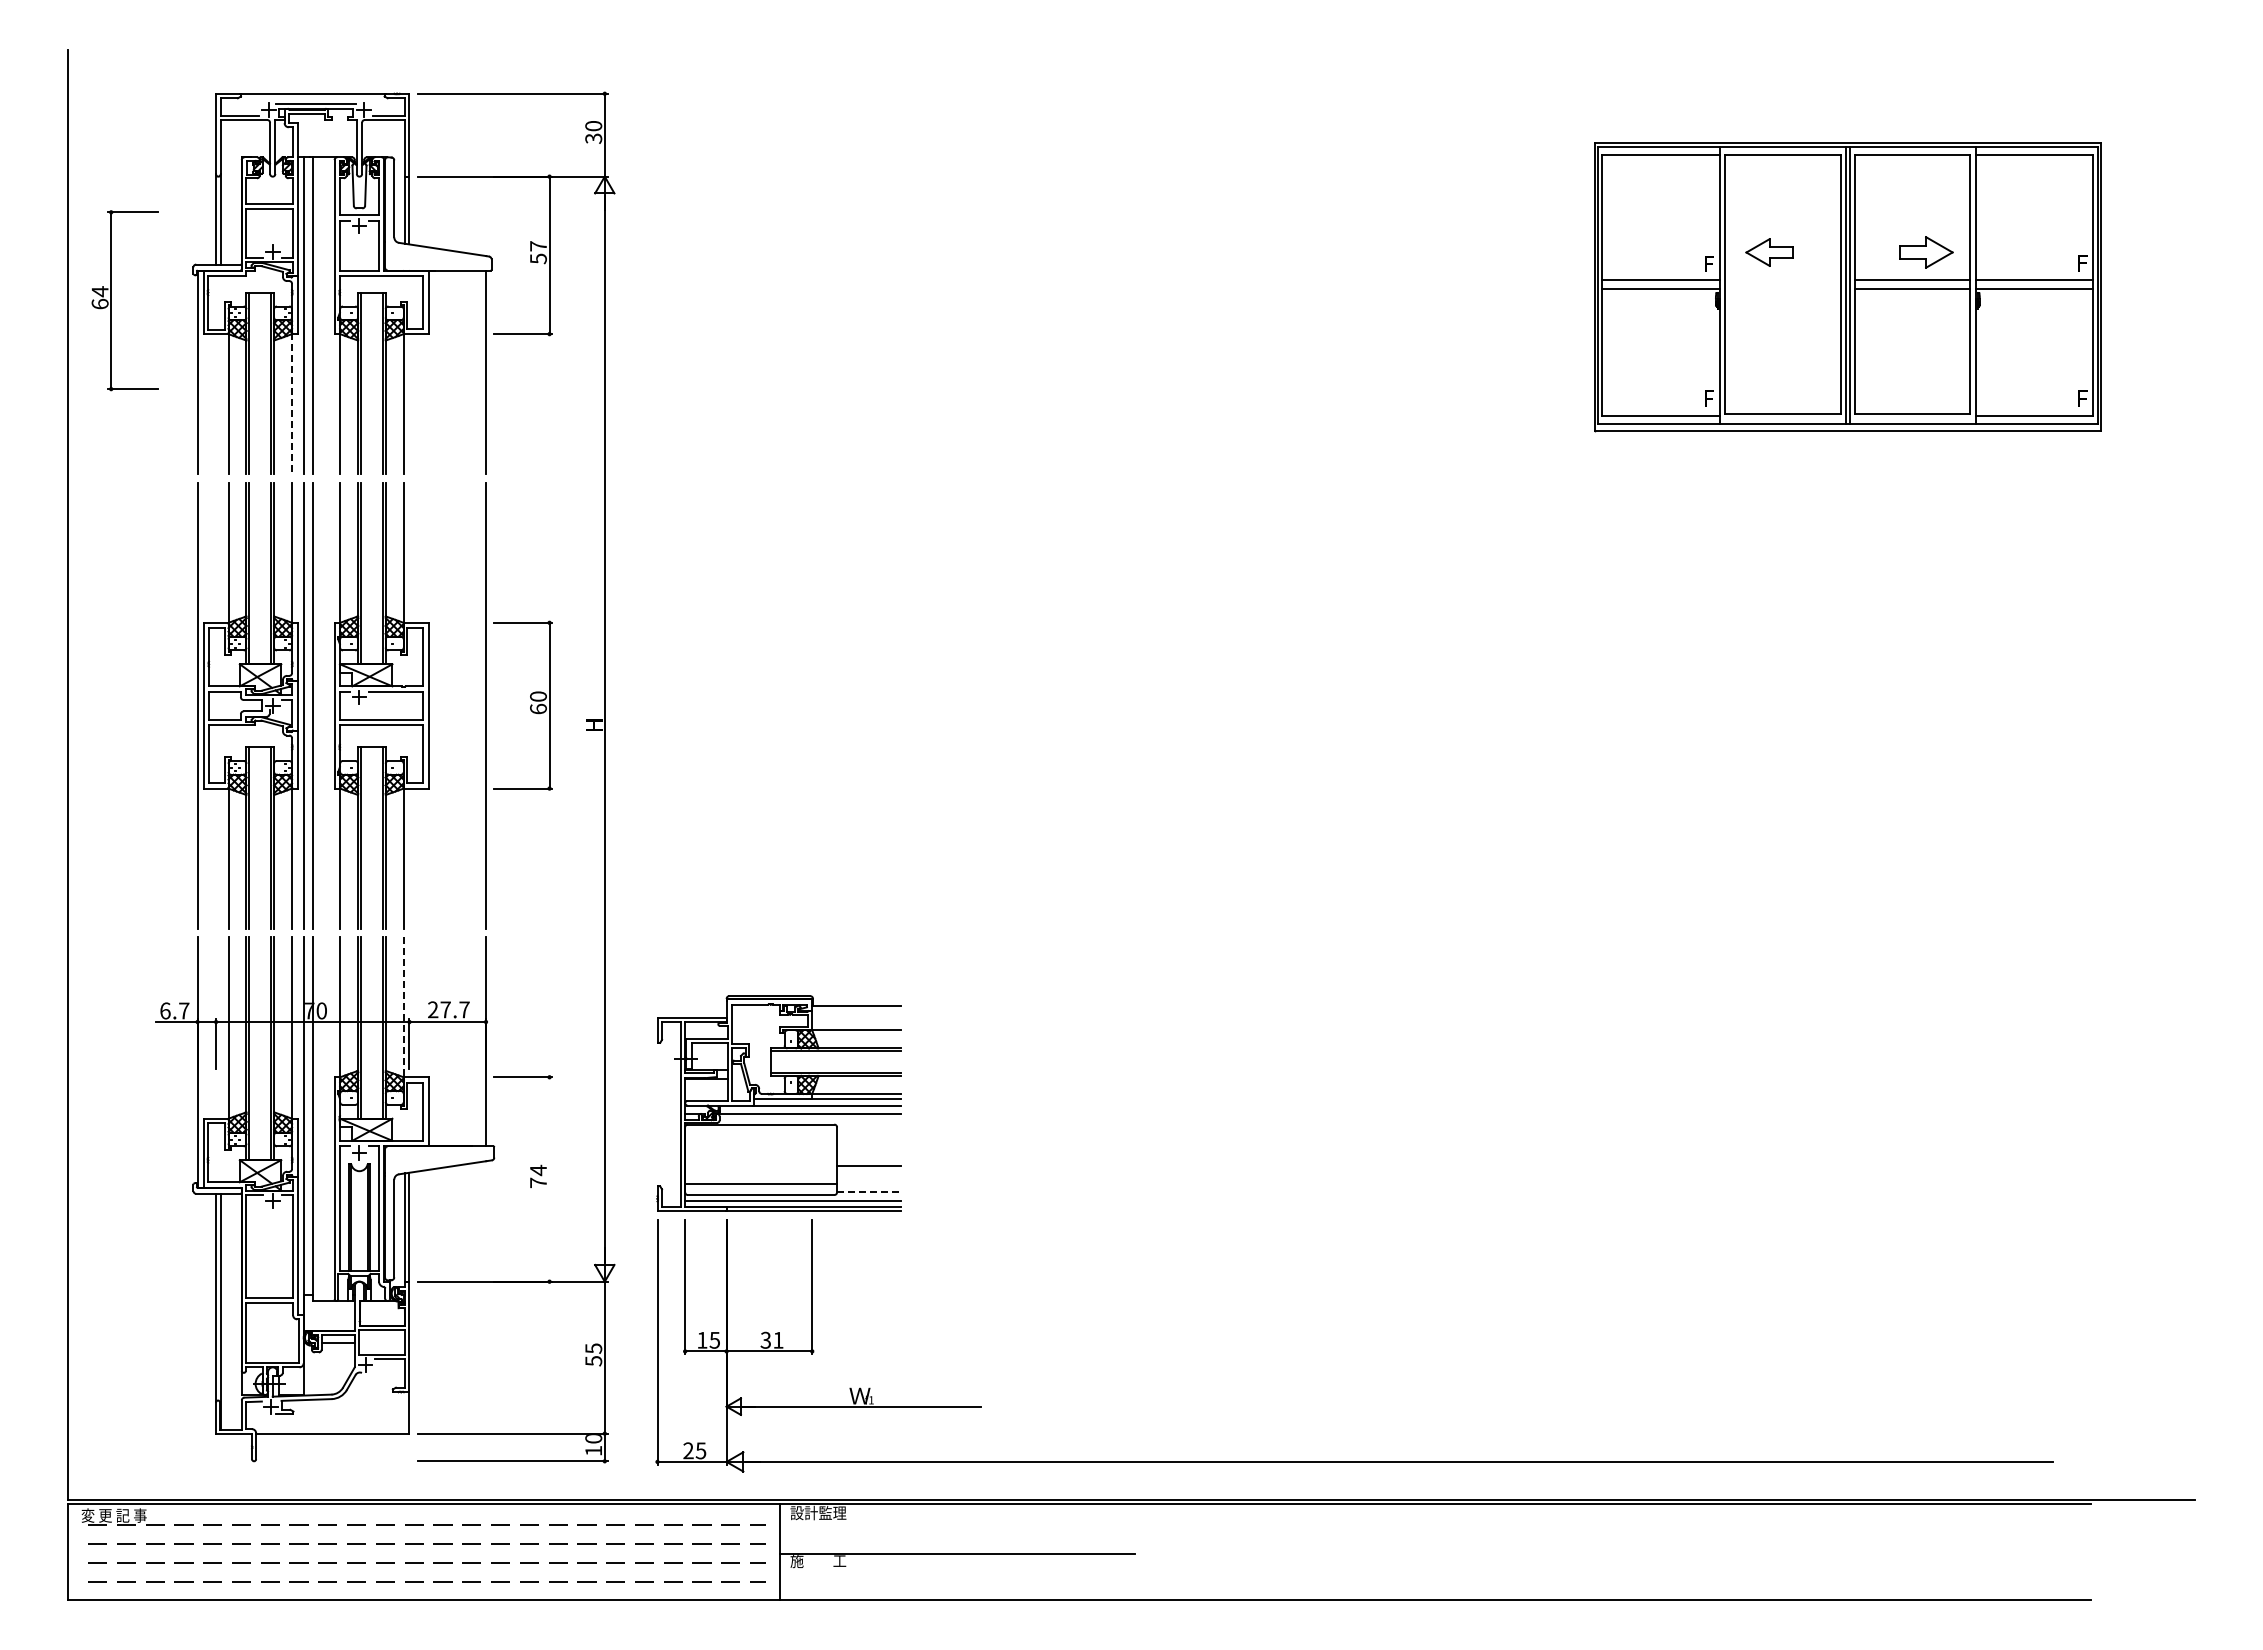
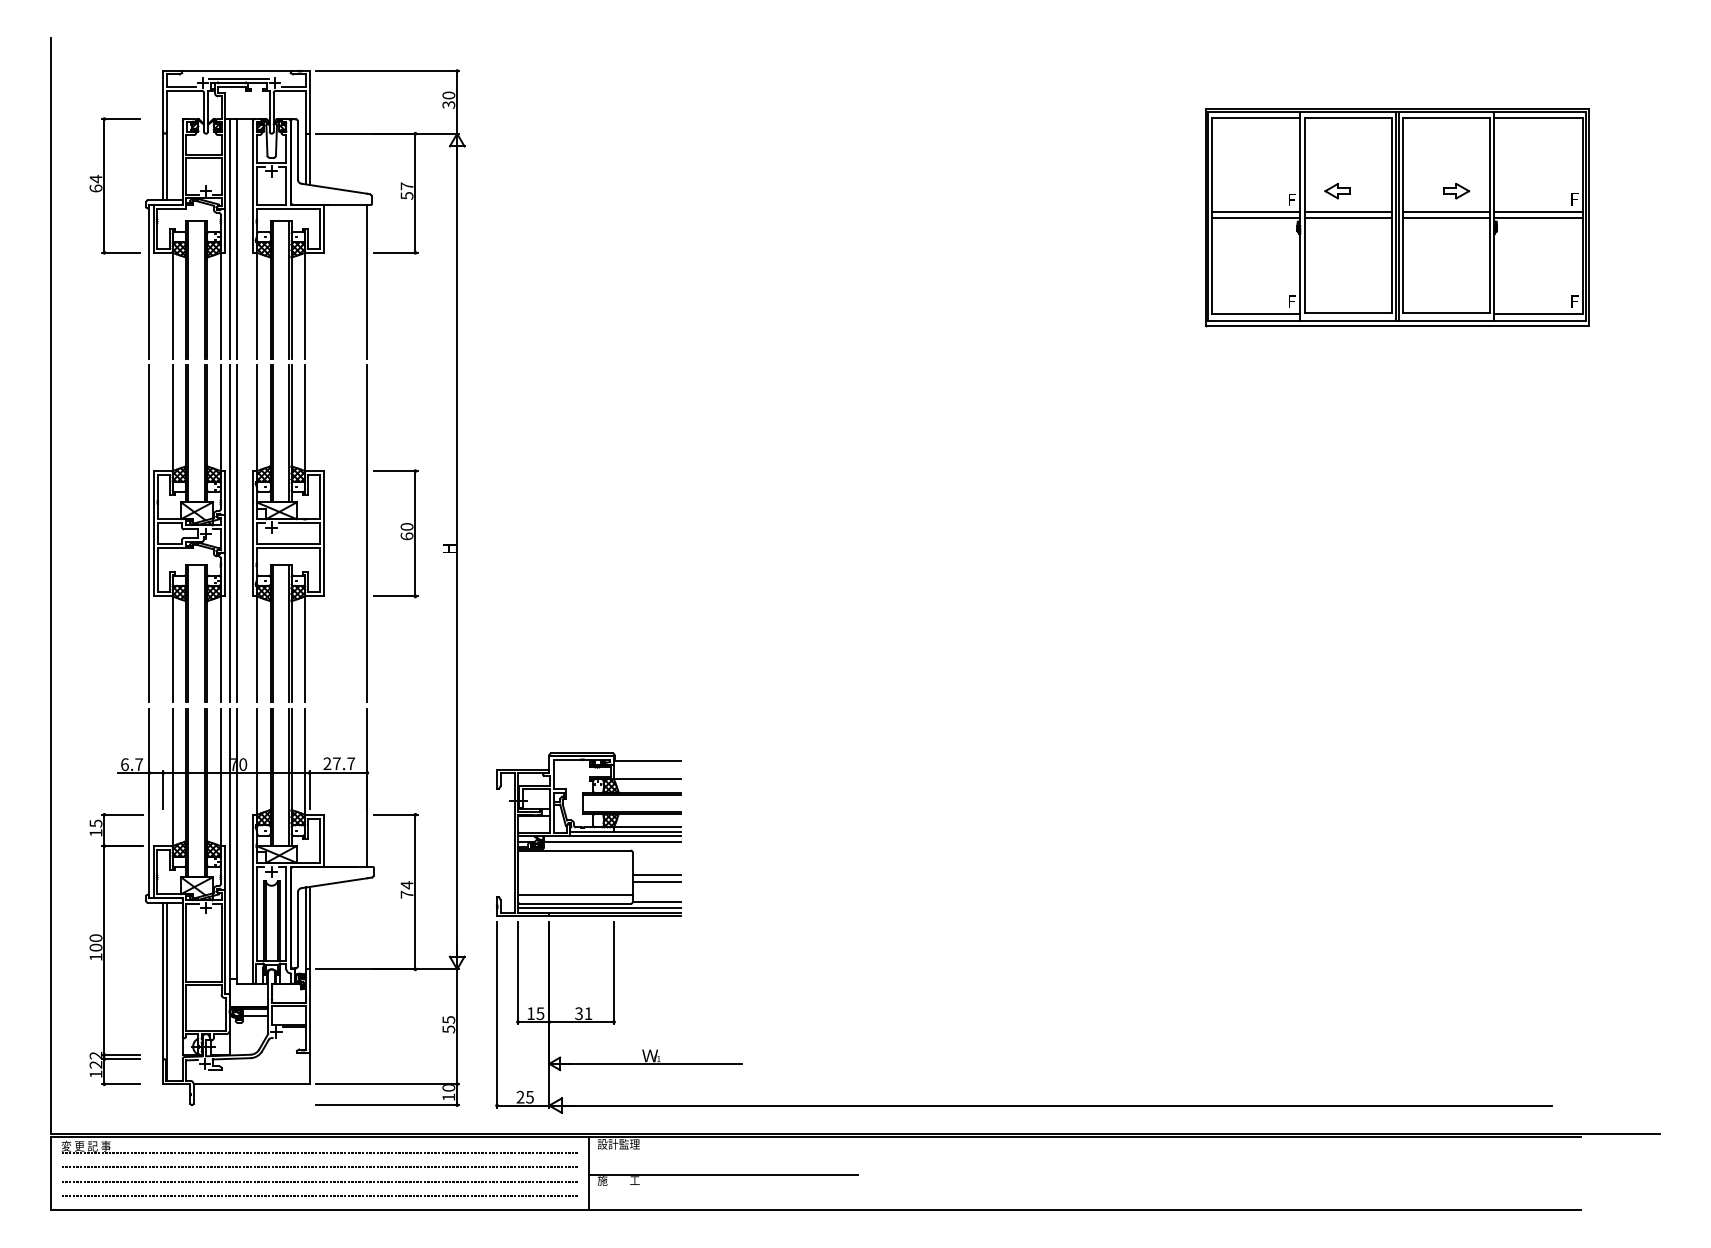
part: (1768, 252) -> (1337, 191), size x0.71
part: (1926, 252) -> (1456, 191), size x0.62
line: (1782, 280) -> (1347, 212), added
line: (1782, 288) -> (1347, 218), added
part: (111, 300) -> (104, 185), moved
line: (292, 403) -> (221, 305), dashed -> solid
line: (403, 1007) -> (304, 762), dashed -> solid
line: (868, 1156) -> (656, 874), added
line: (549, 1179) -> (415, 892), added
line: (868, 1192) -> (656, 901), dashed -> solid
part: (138, 1255) -> (104, 949), added

